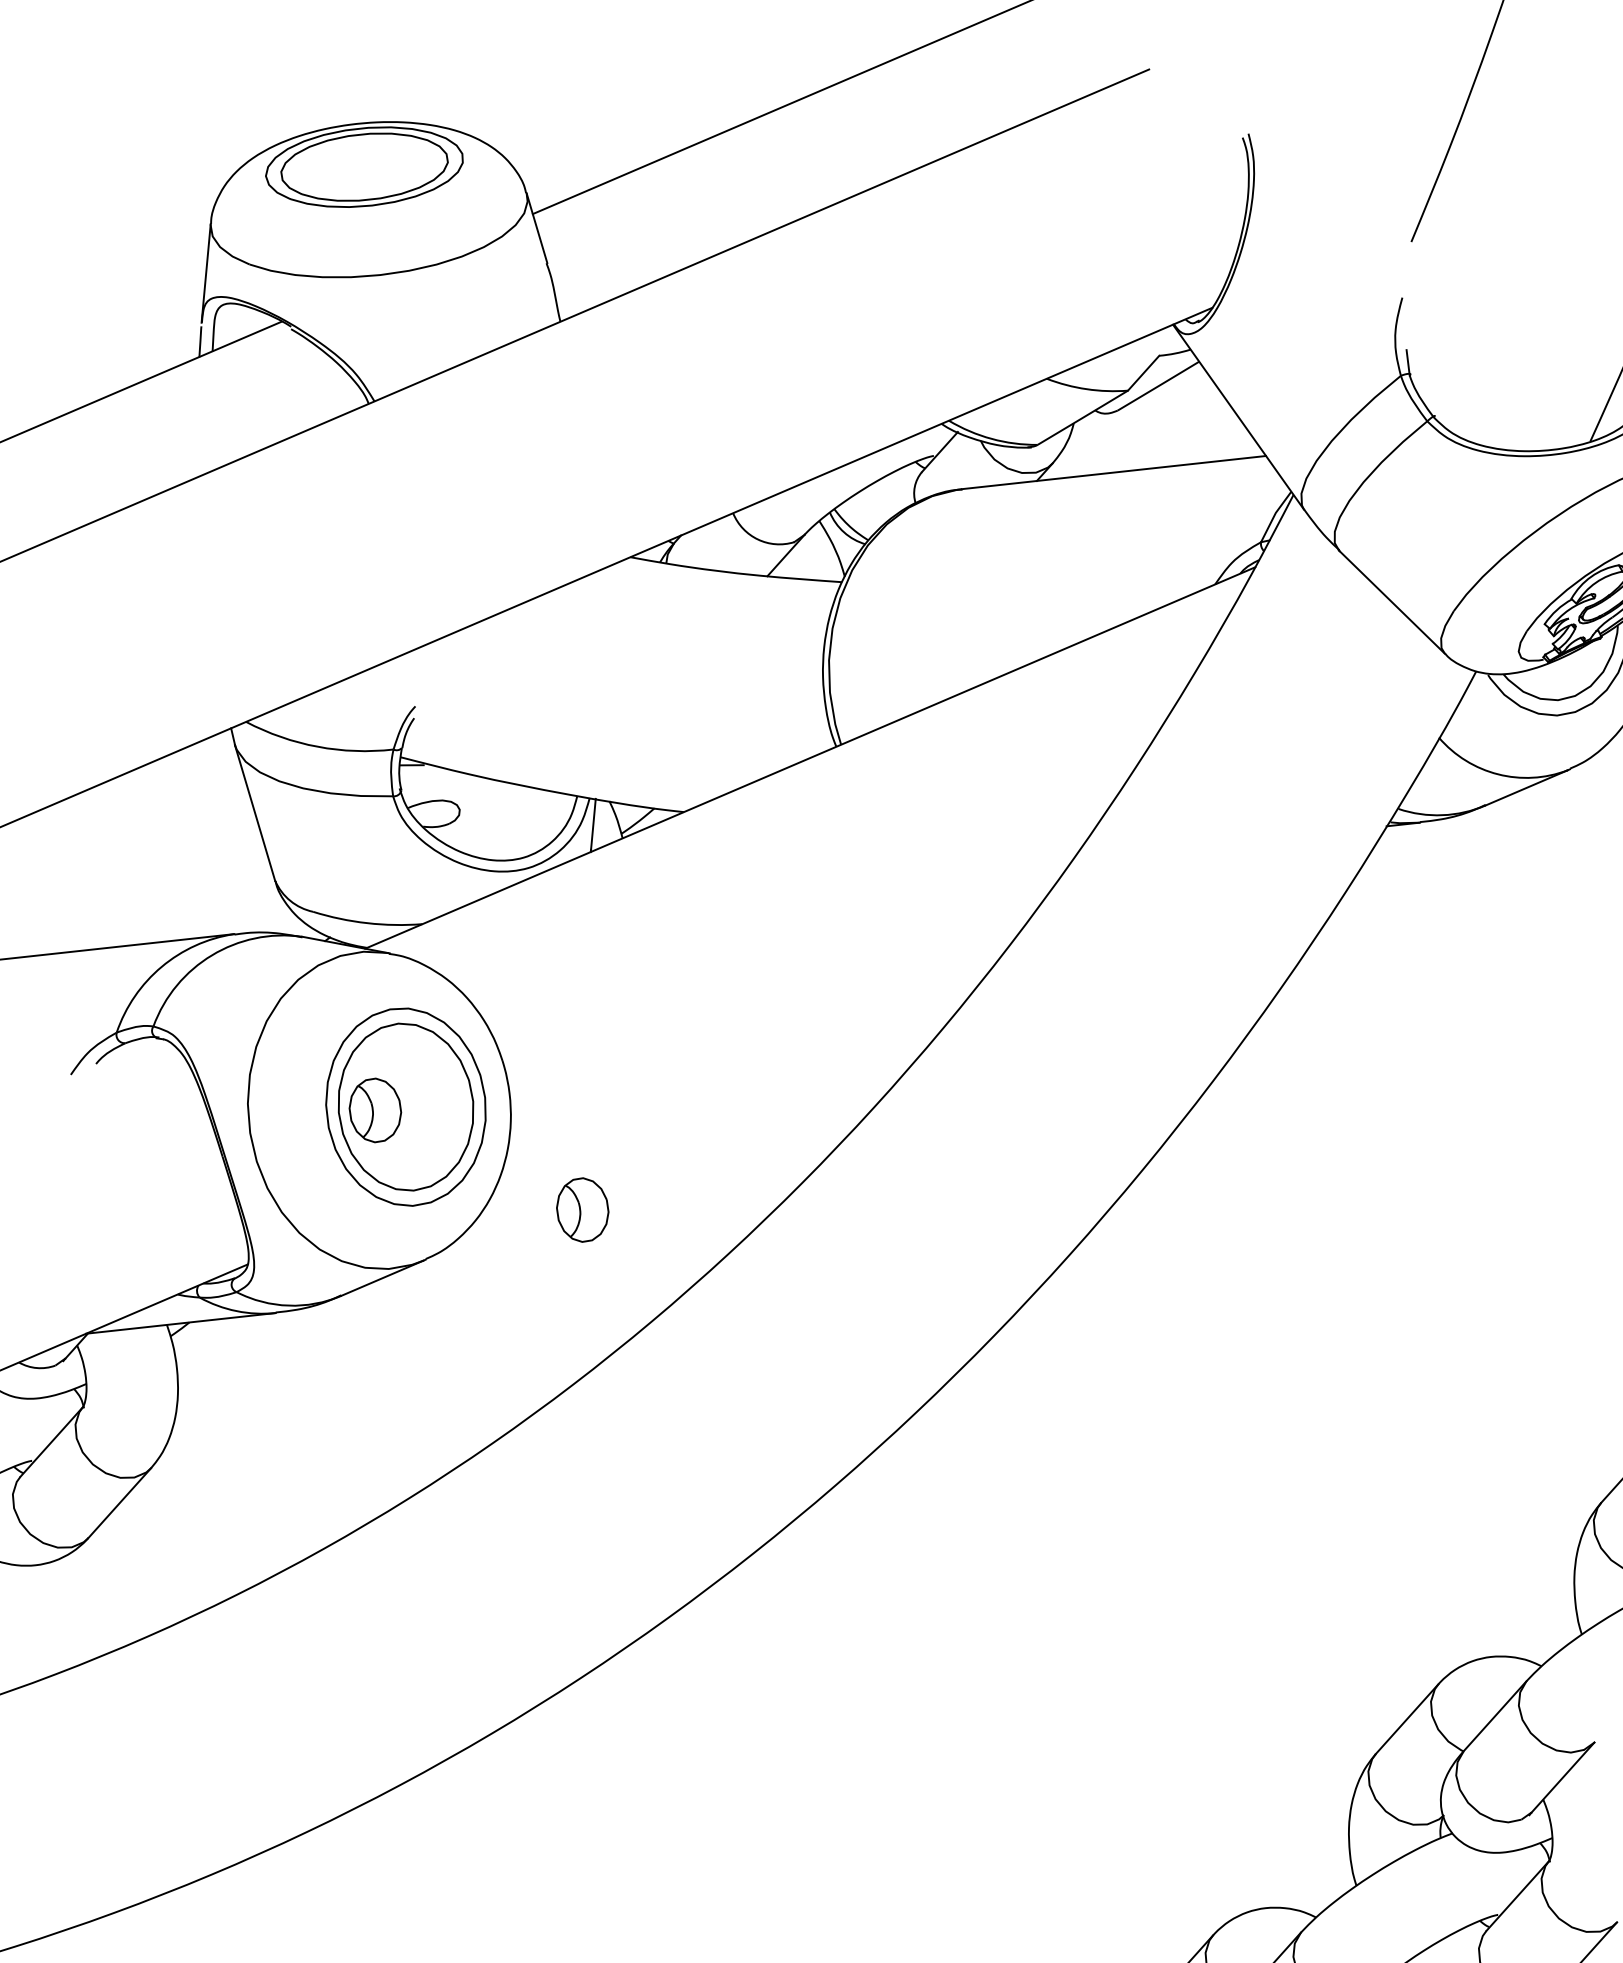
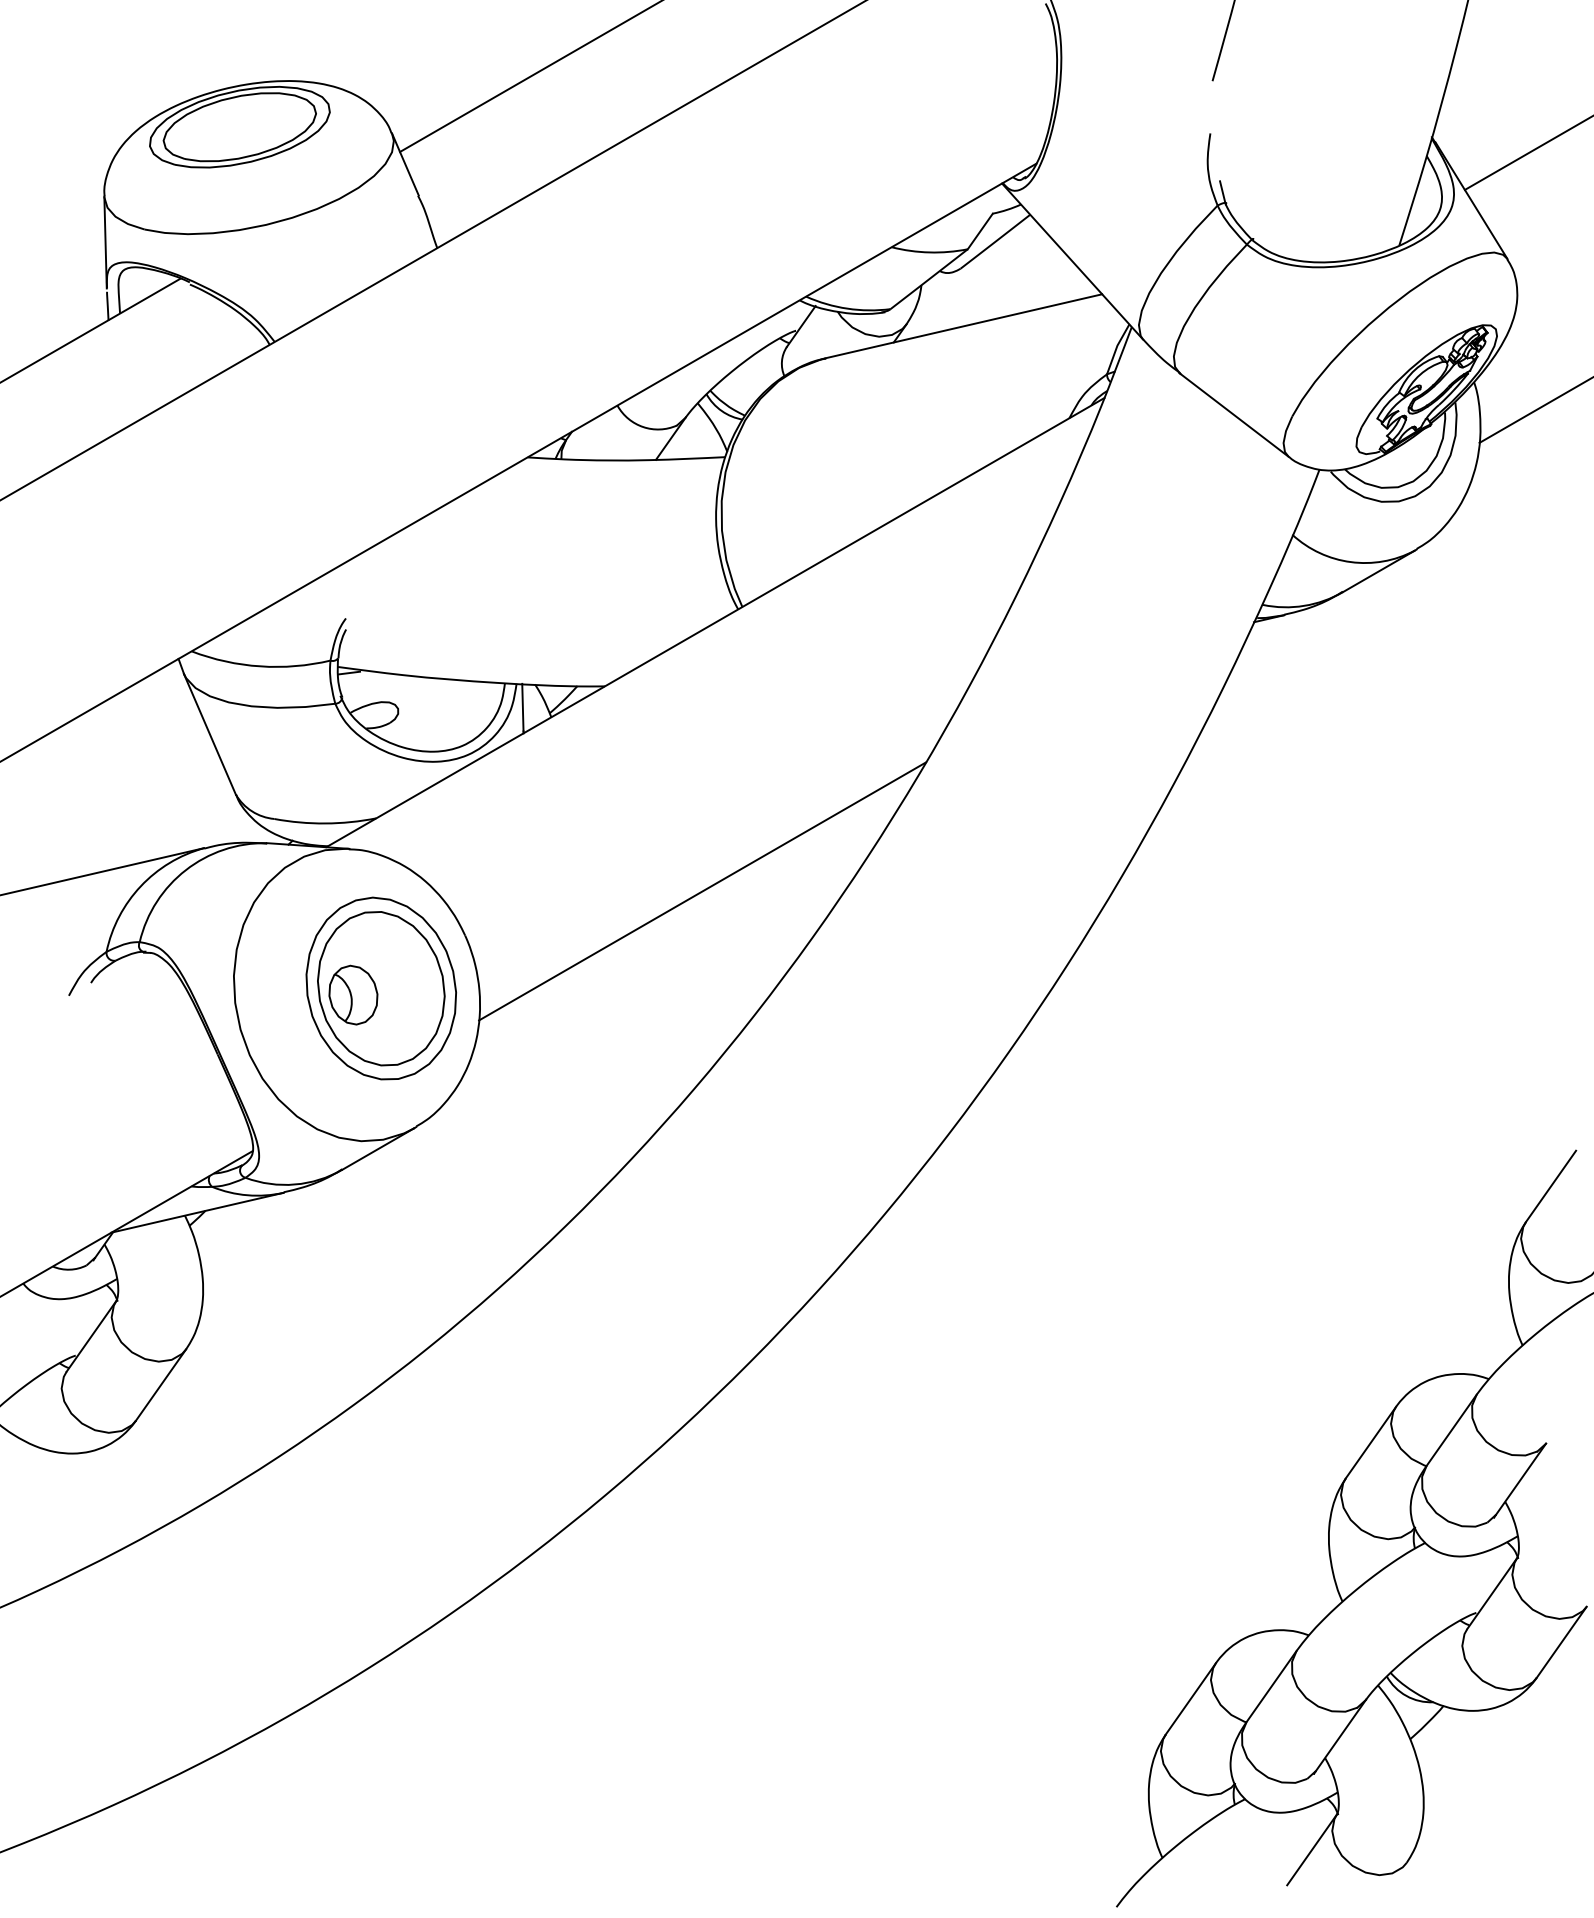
line: (762, 1044) -> (702, 891), added
part: (582, 1209) -> (555, 1063), removed

